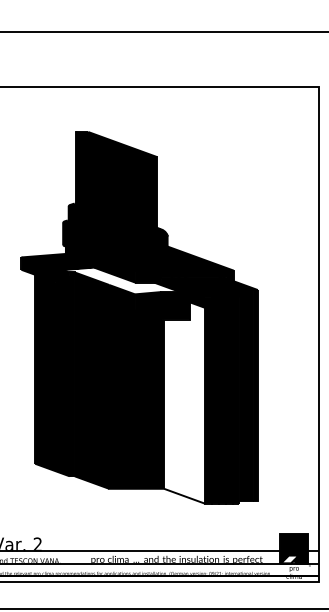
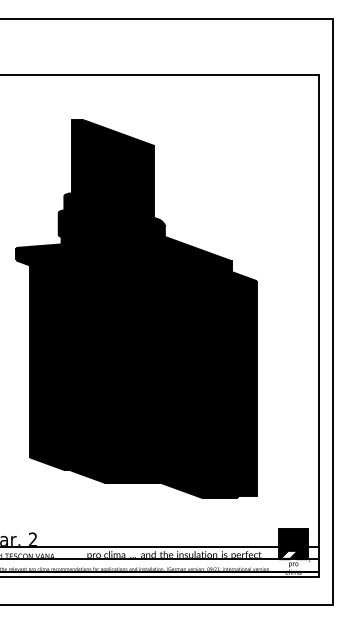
fill: (120, 280) -> (117, 271), added
fill: (183, 402) -> (181, 395), added

